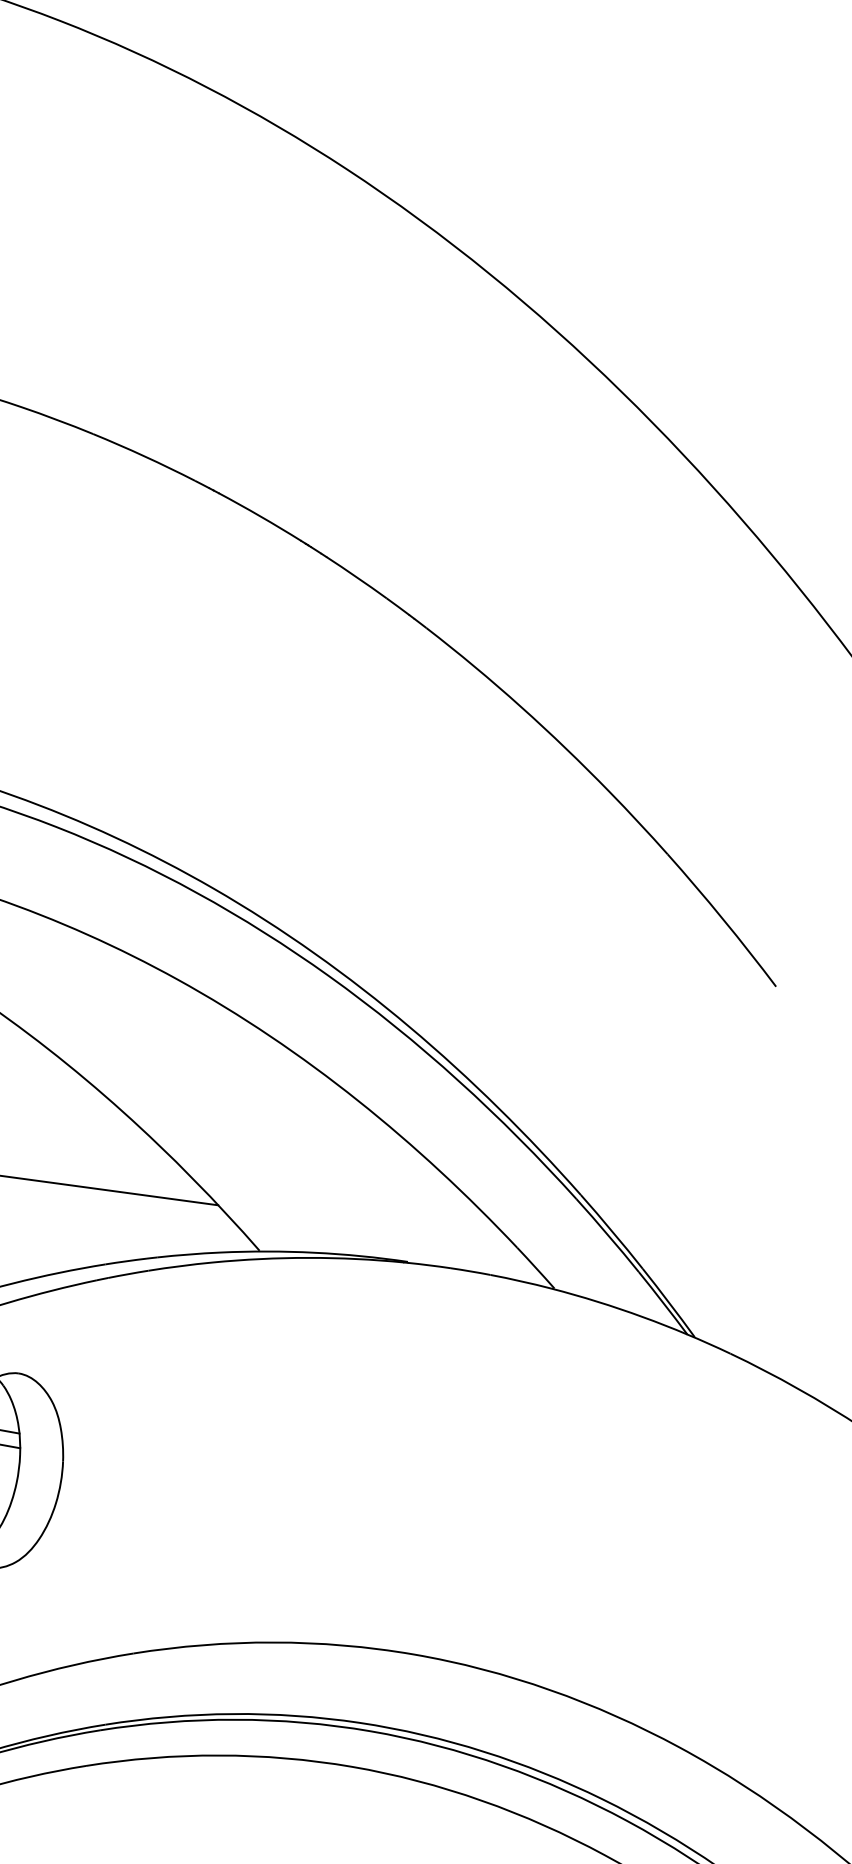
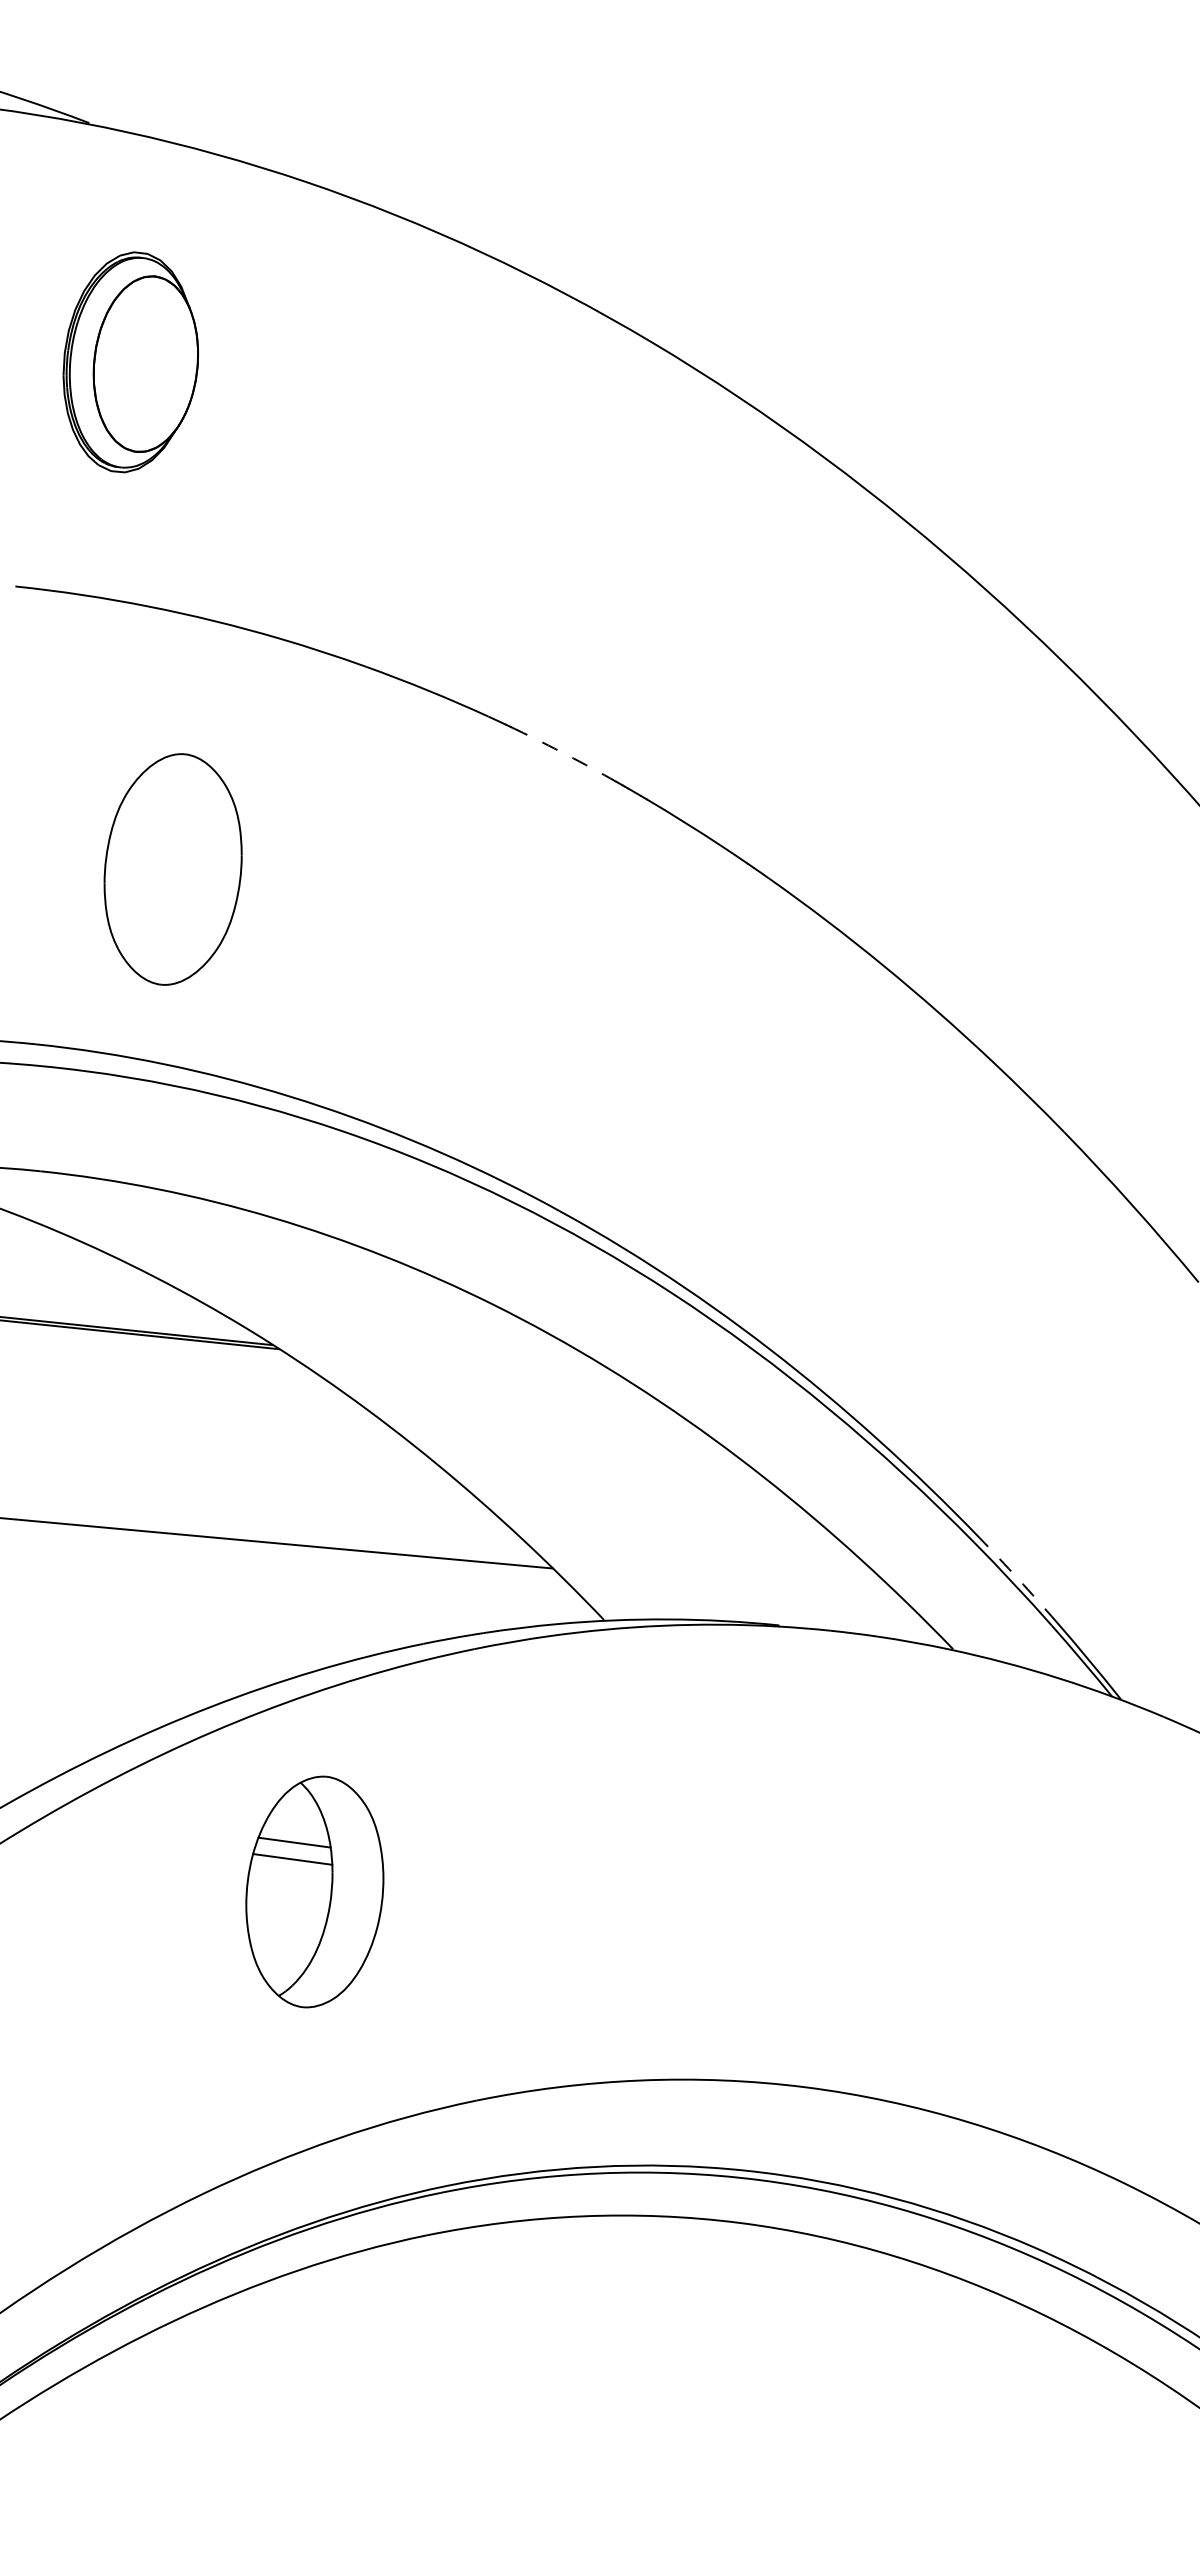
arc: (260, 516) -> (567, 755), solid -> dashed
arc: (612, 1231) -> (1018, 1579), solid -> dashed

